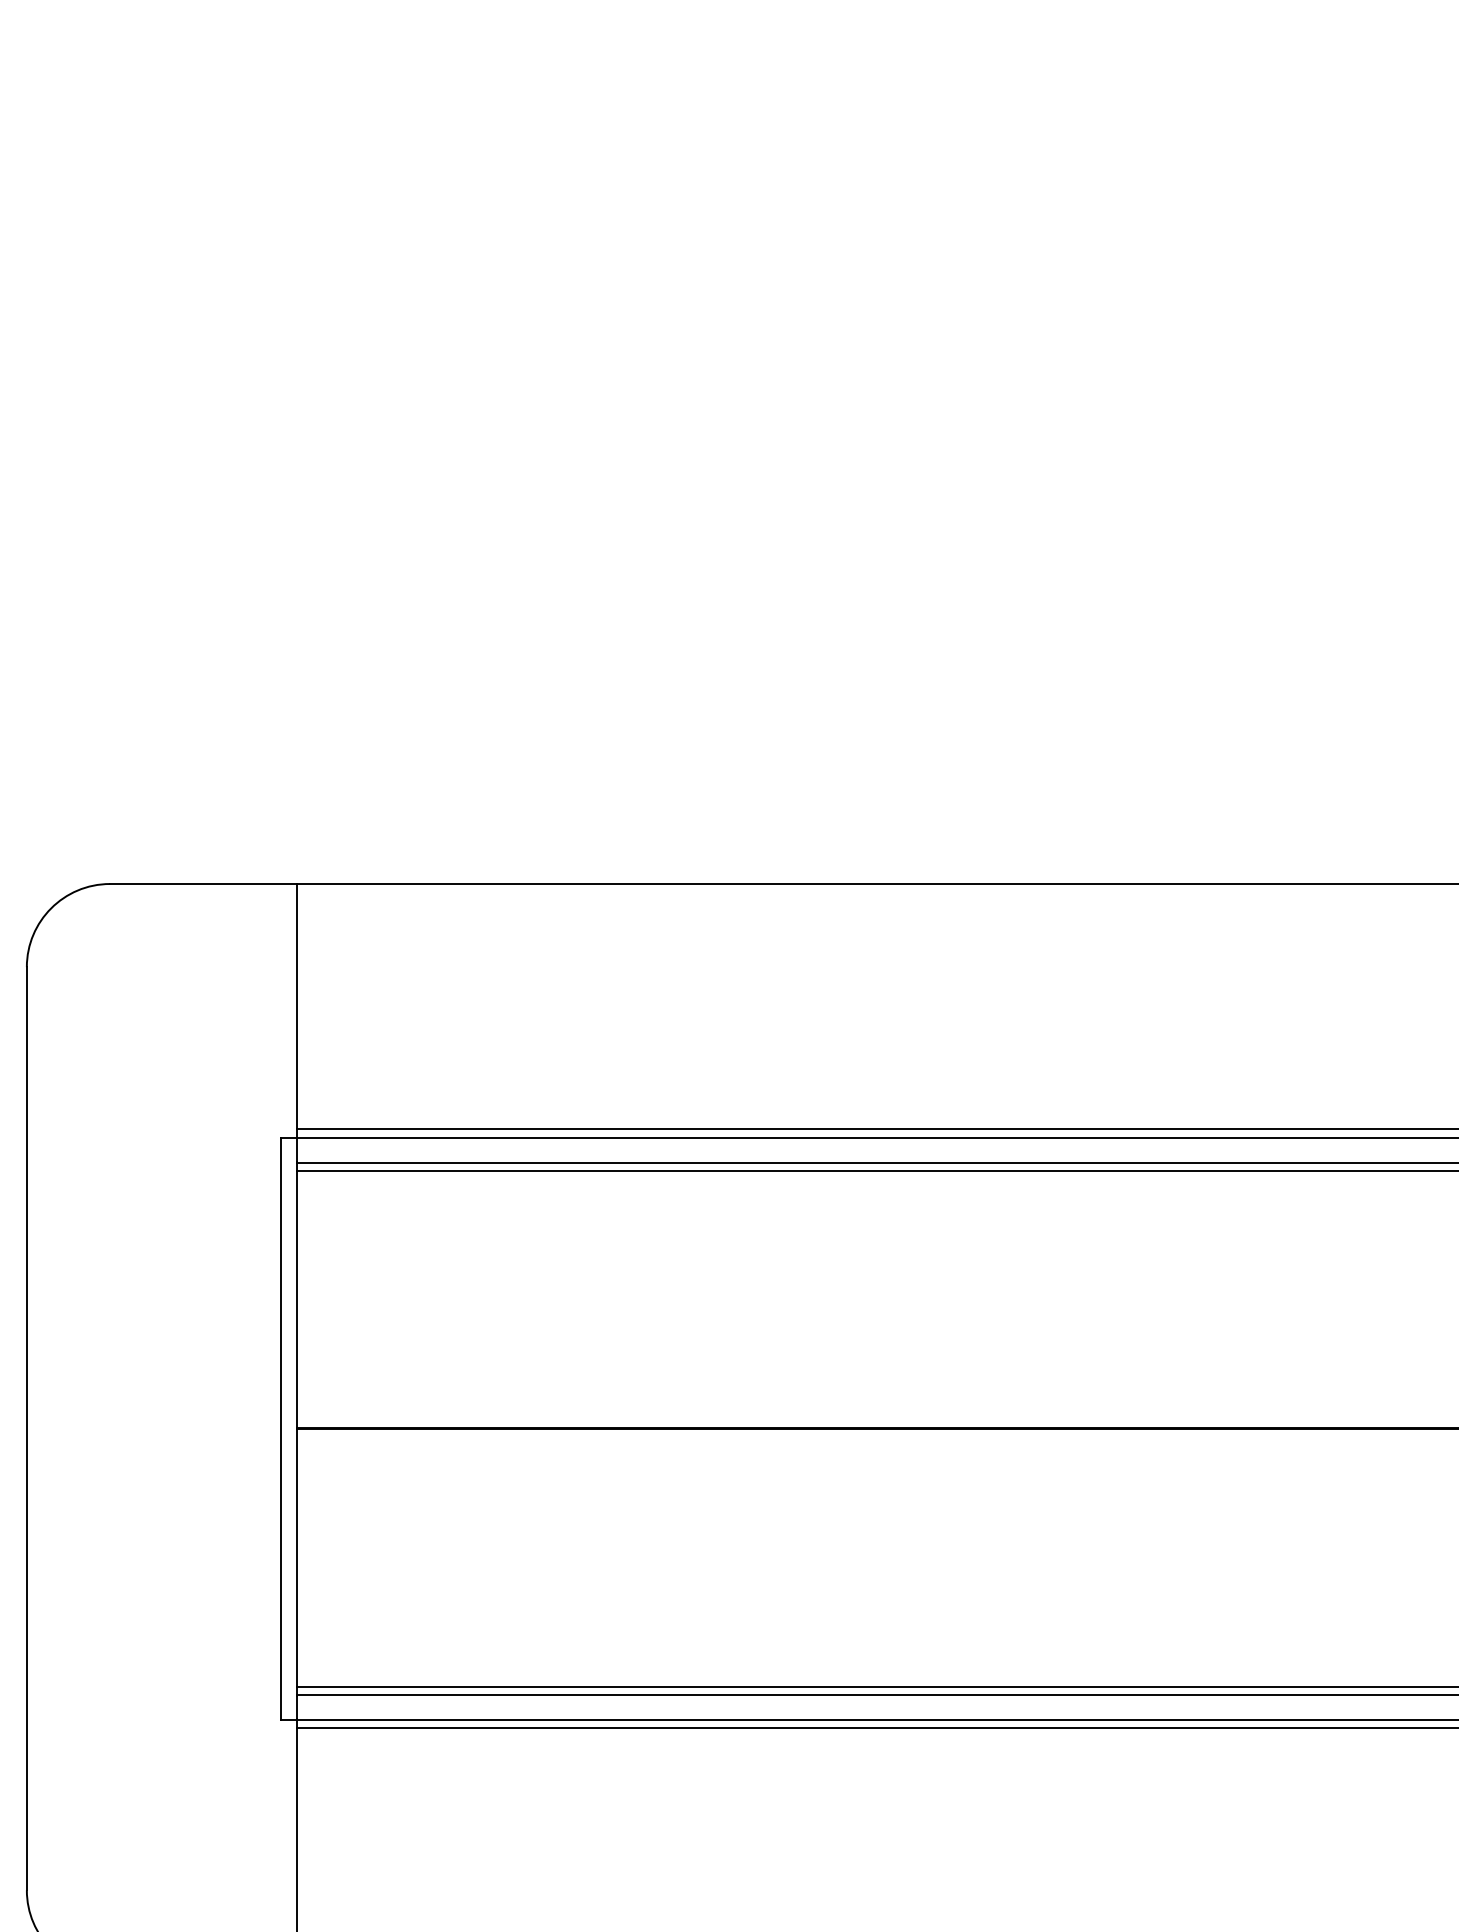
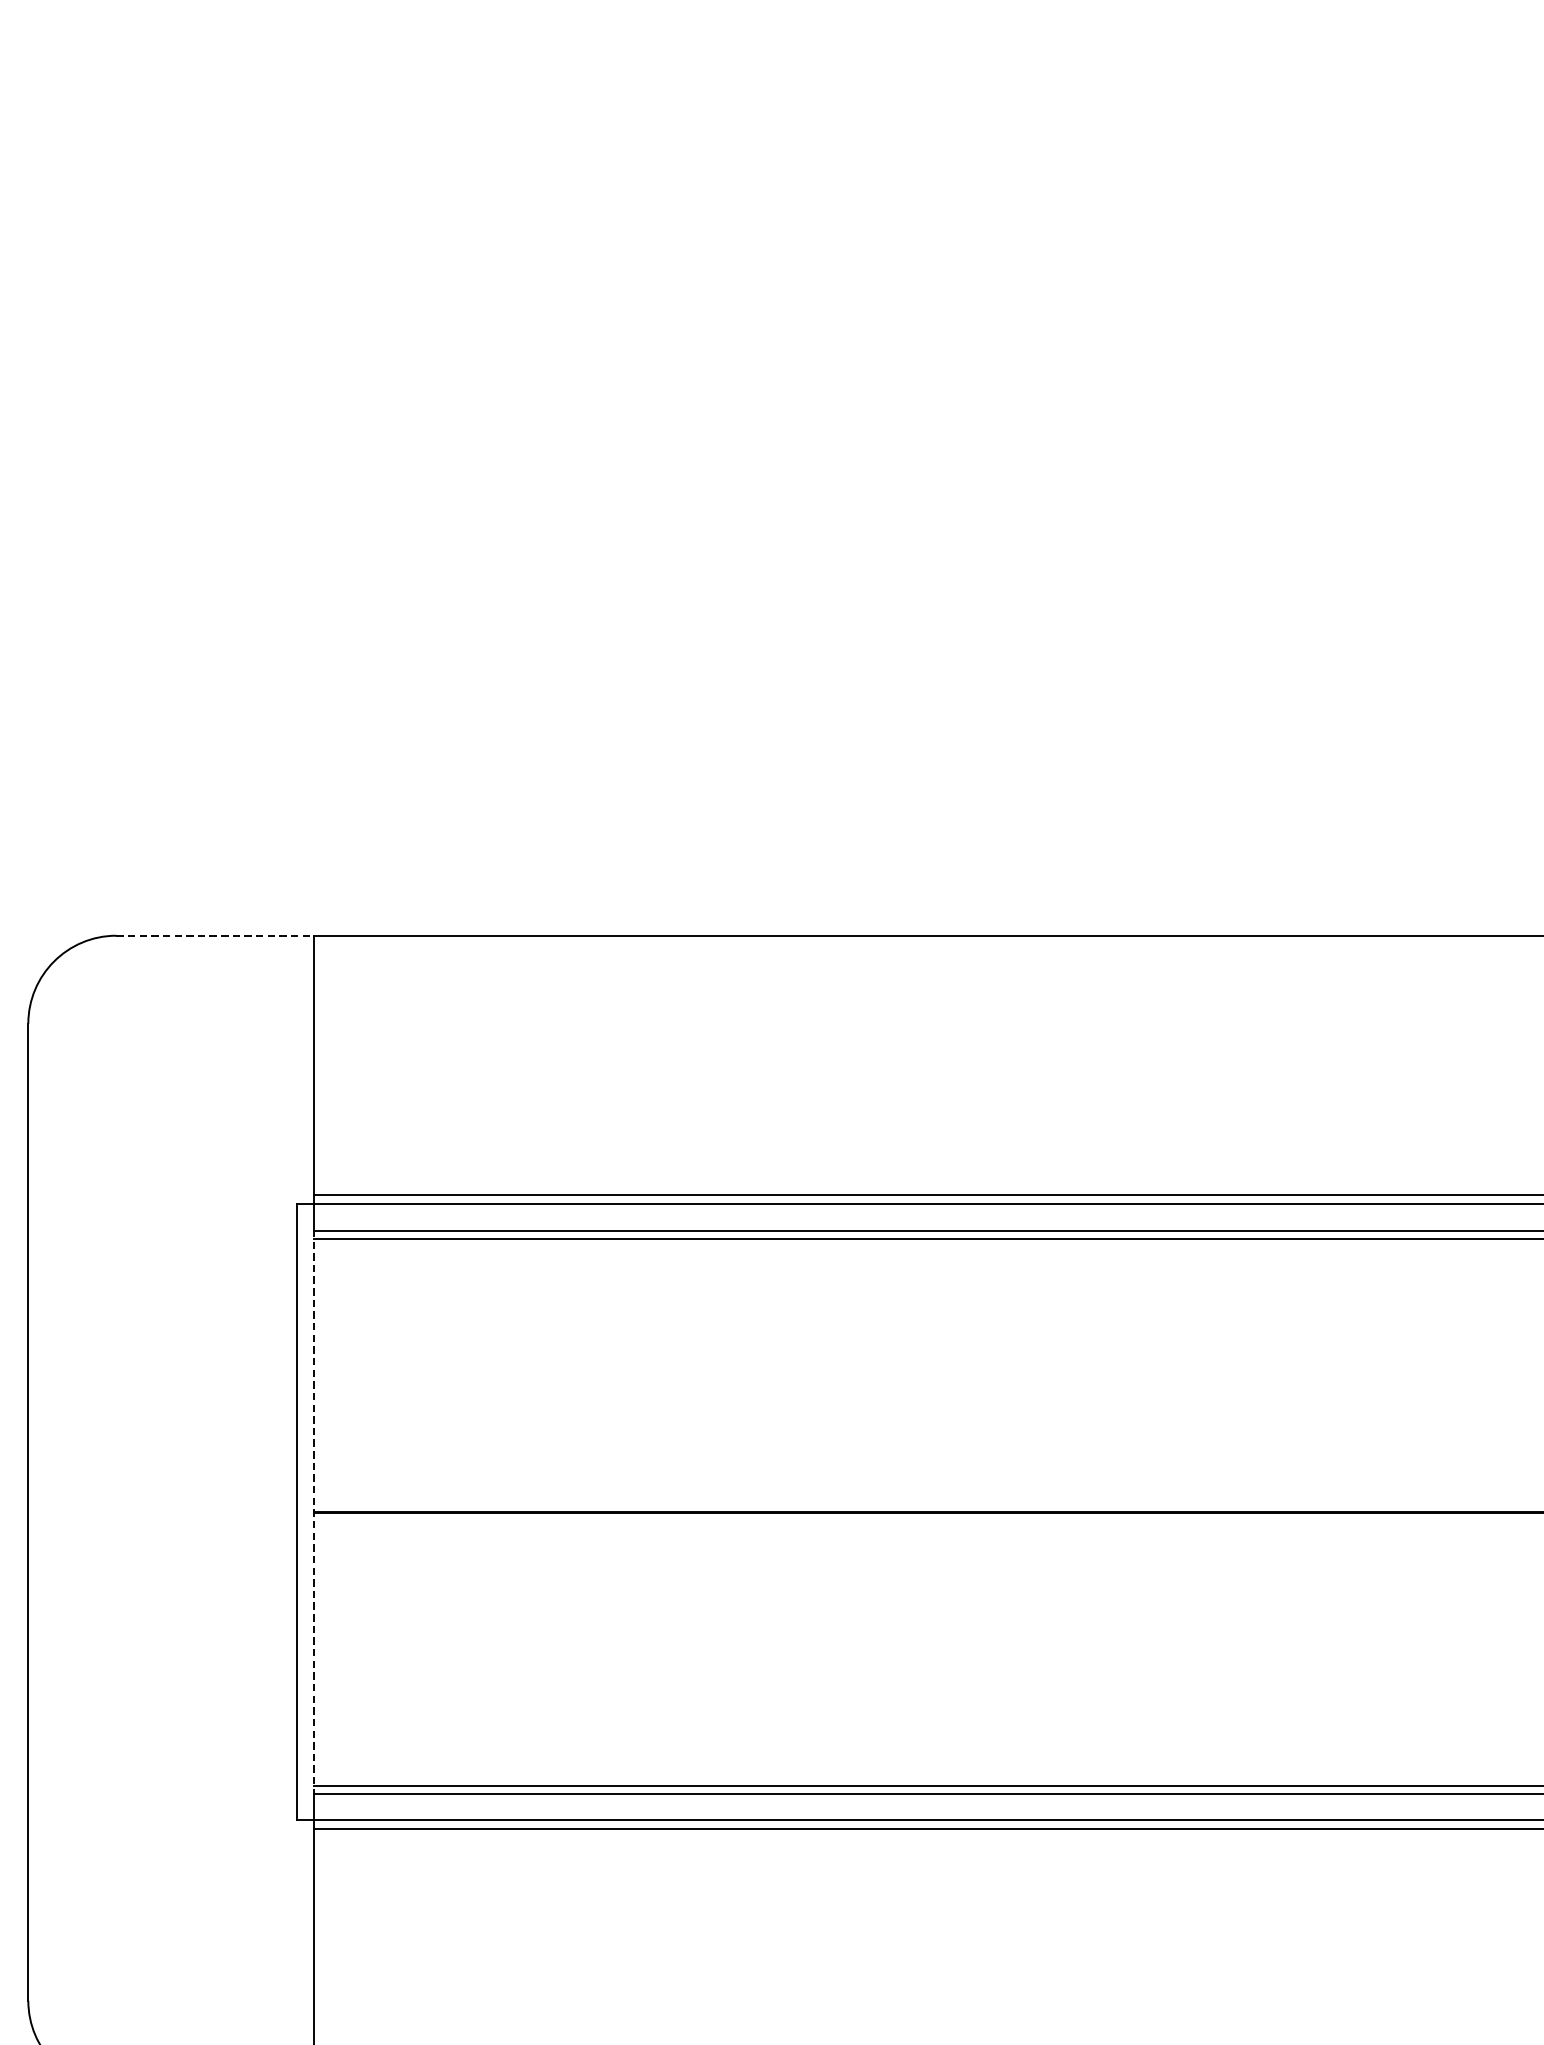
line: (203, 884) -> (215, 936), solid -> dashed
line: (297, 1428) -> (314, 1512), solid -> dashed

